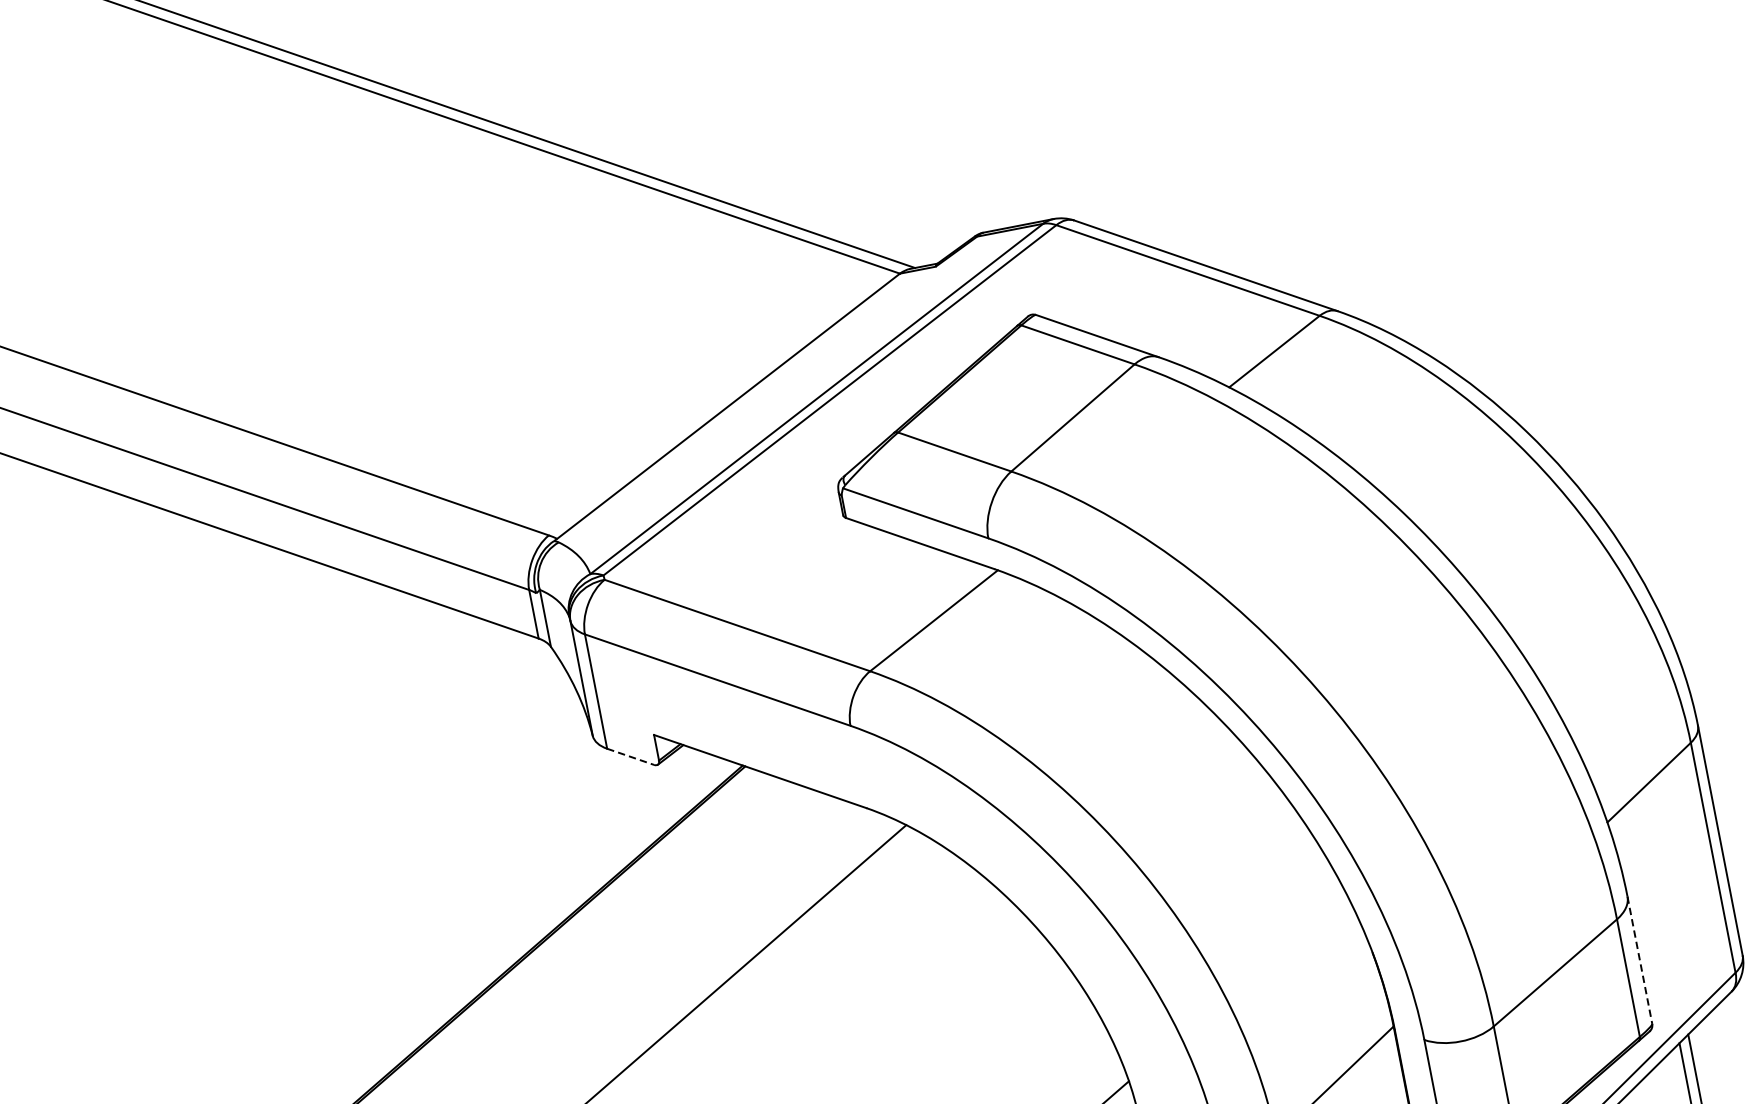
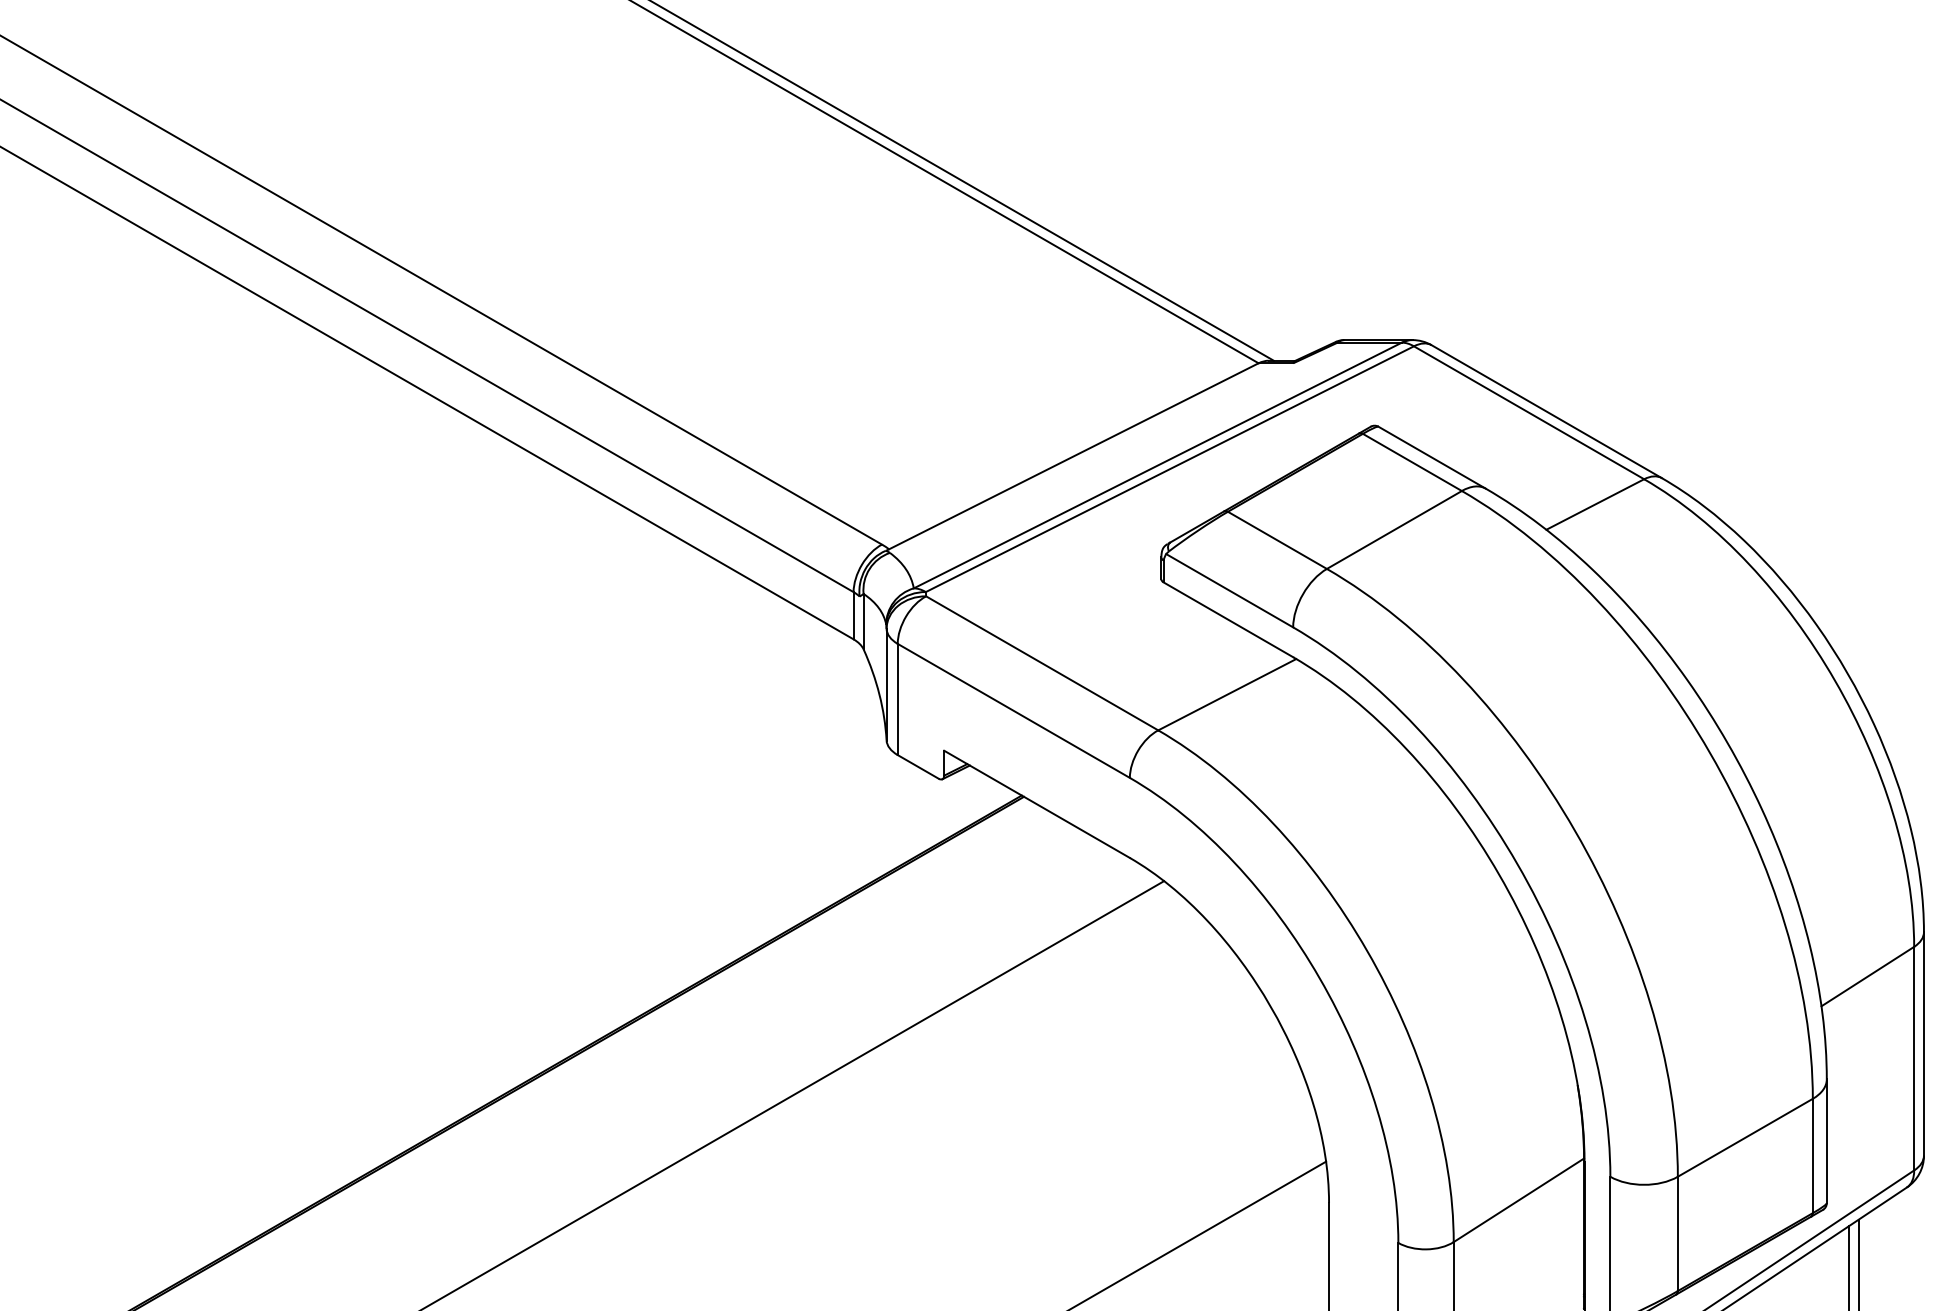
line: (630, 756) -> (918, 766), dashed -> solid
line: (1639, 960) -> (1826, 1141), dashed -> solid

